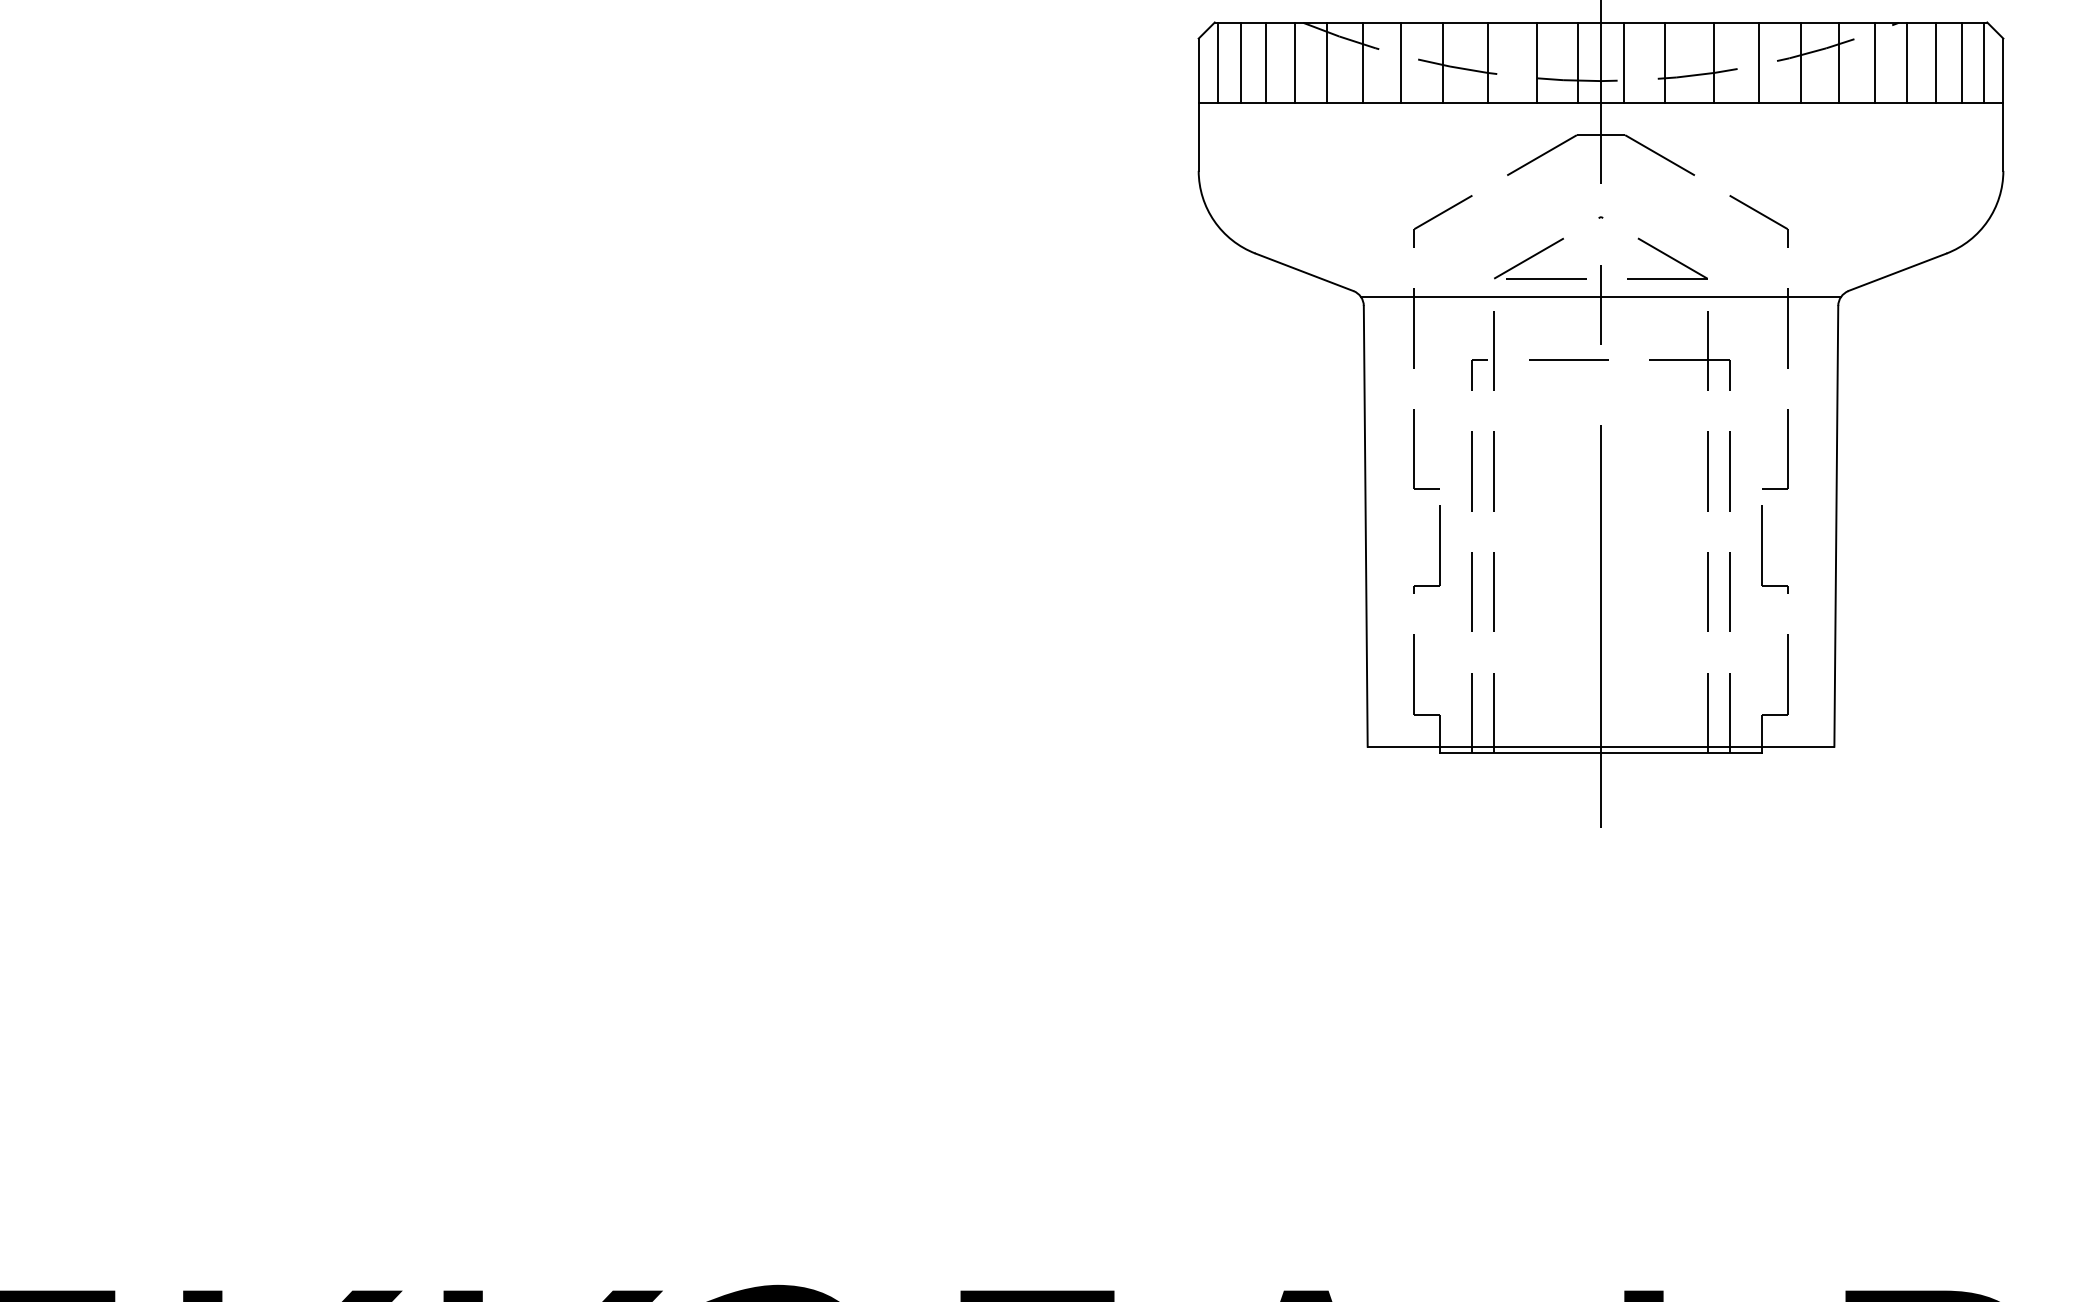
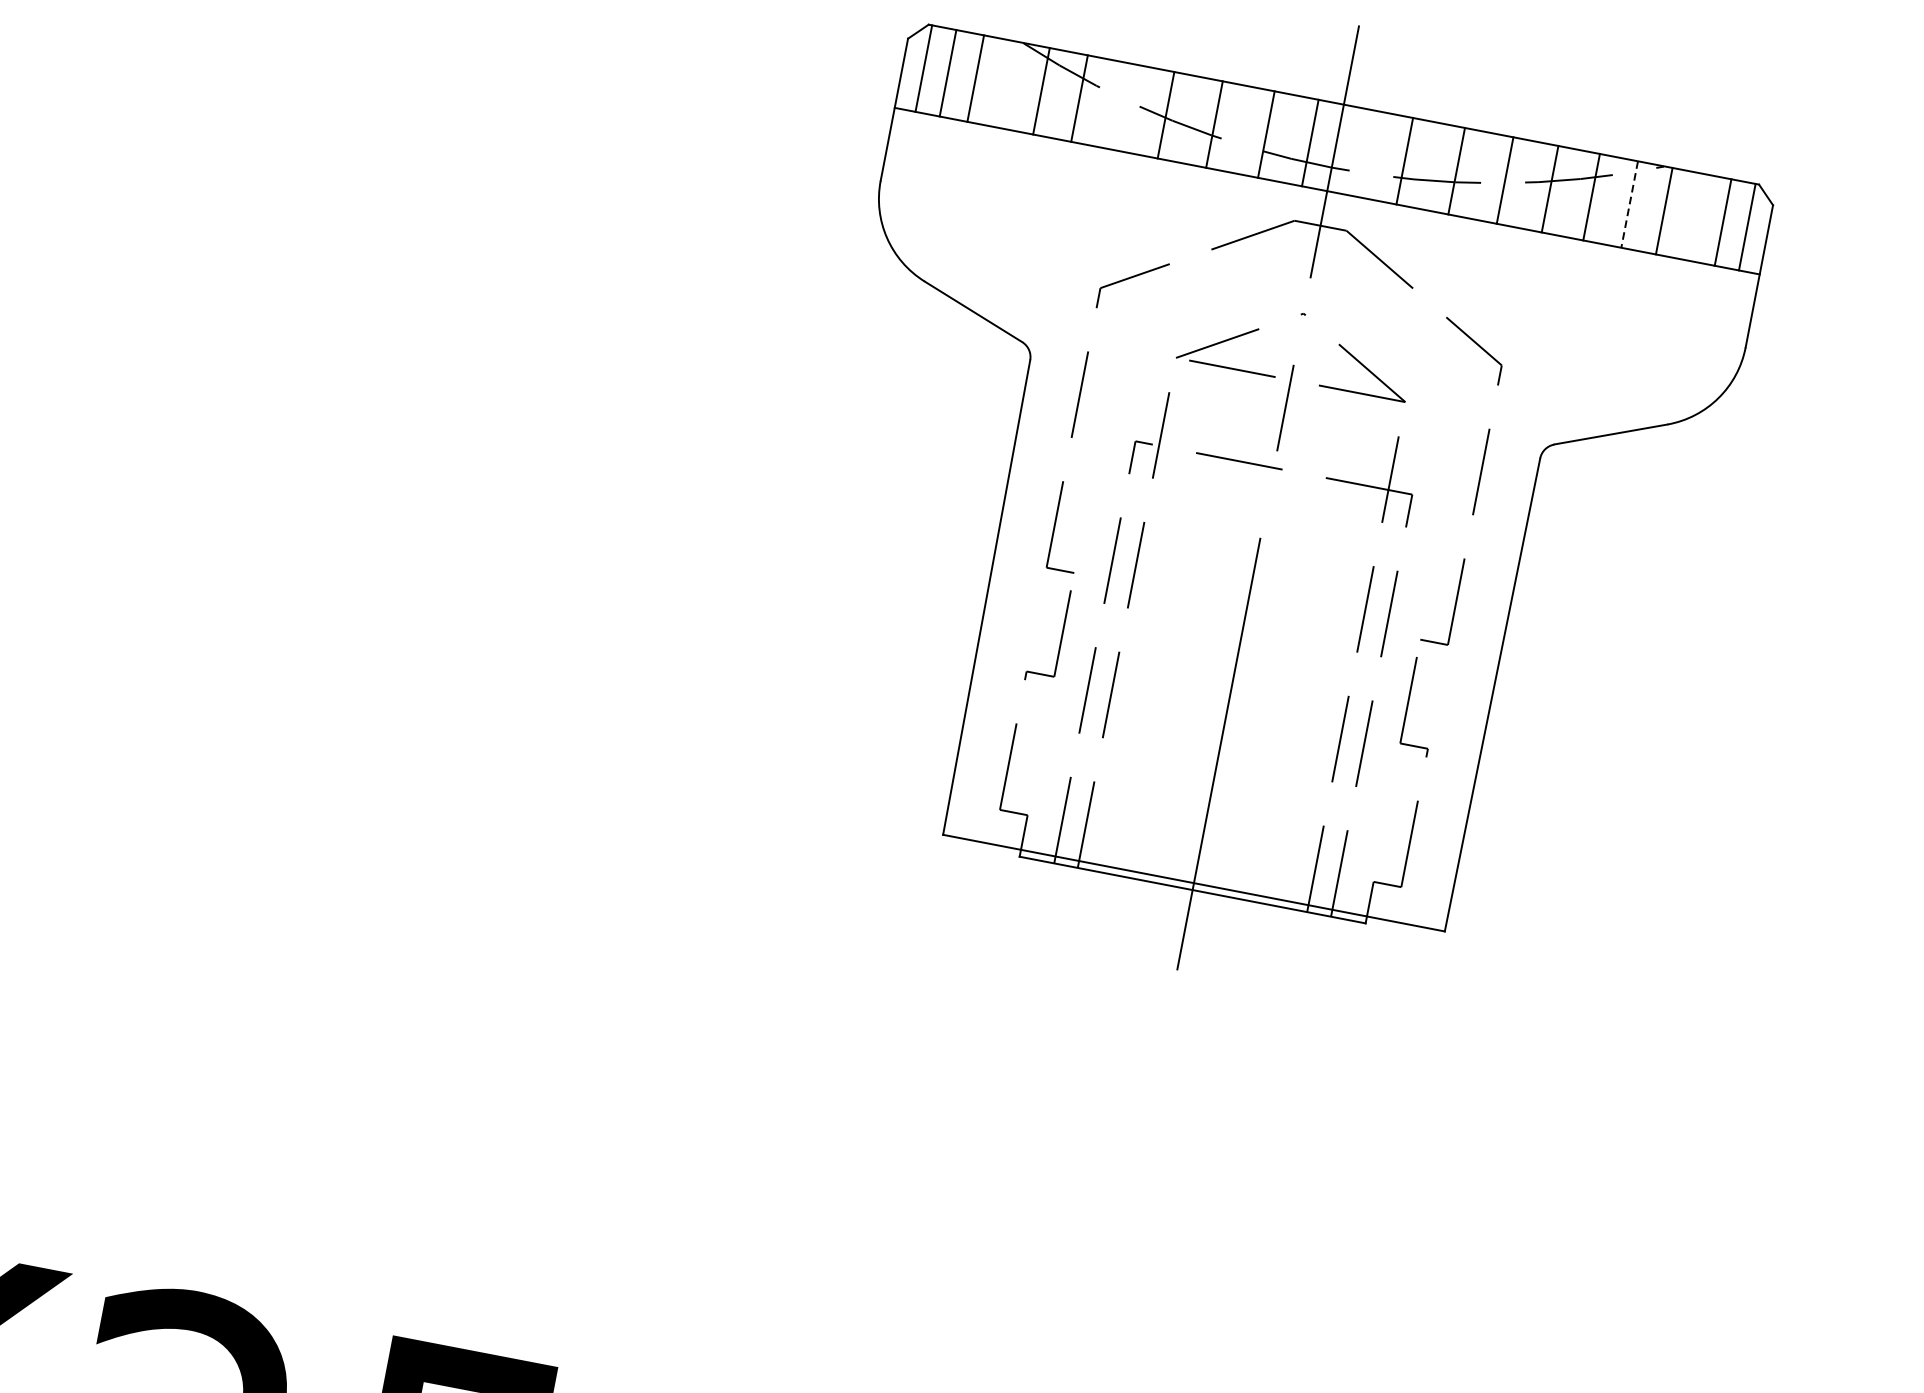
line: (1295, 62) -> (1007, 84), removed
line: (1401, 62) -> (1121, 106), removed
line: (1624, 62) -> (1360, 152), removed
line: (1935, 62) -> (1695, 216), removed
line: (1874, 63) -> (1629, 205), solid -> dashed
line: (1600, 296) -> (1286, 399), removed

